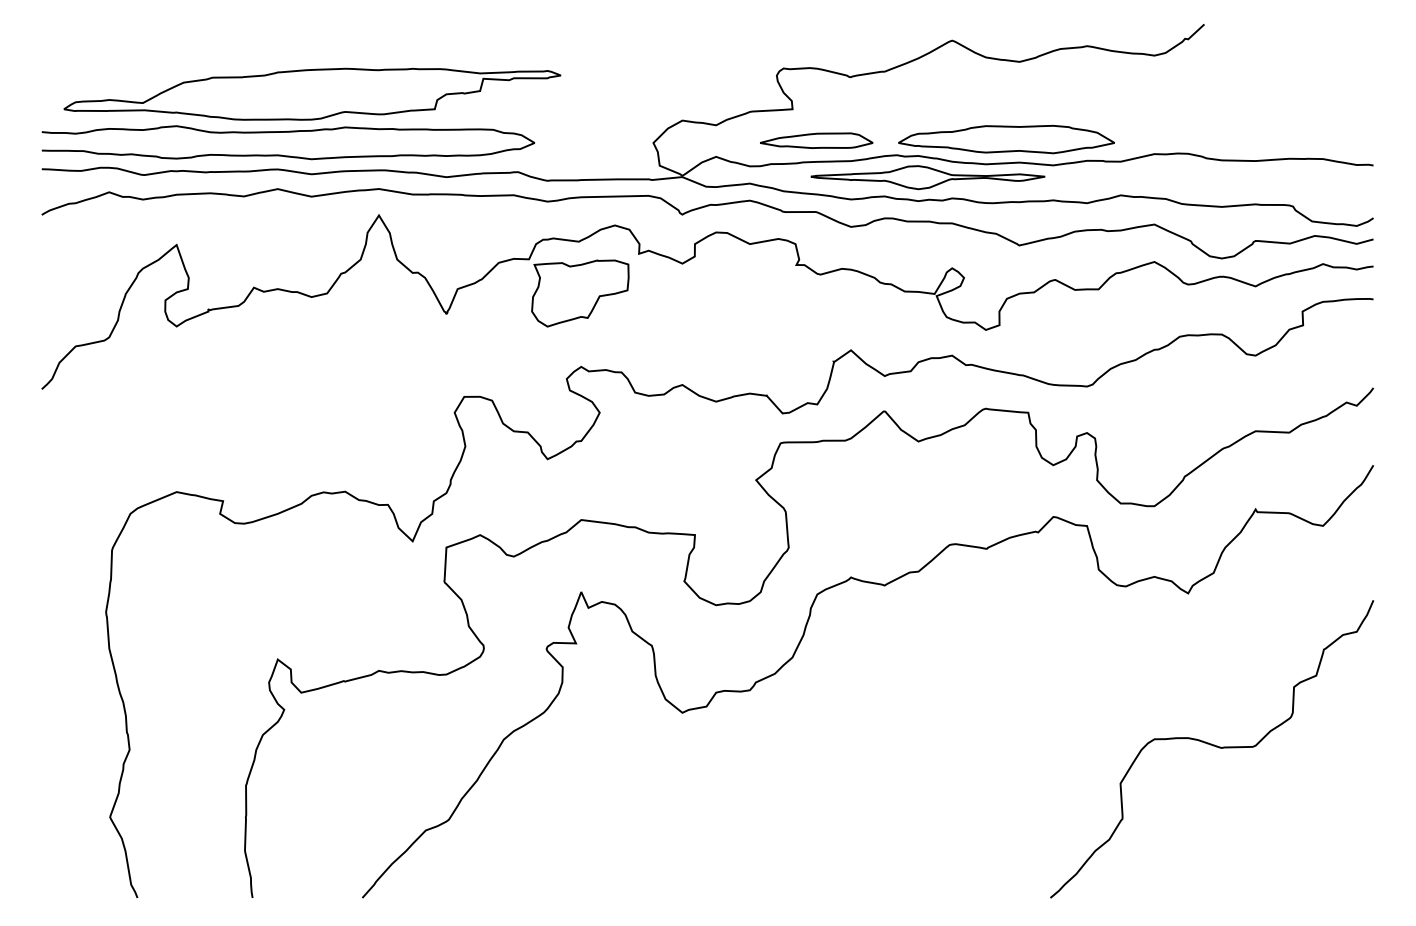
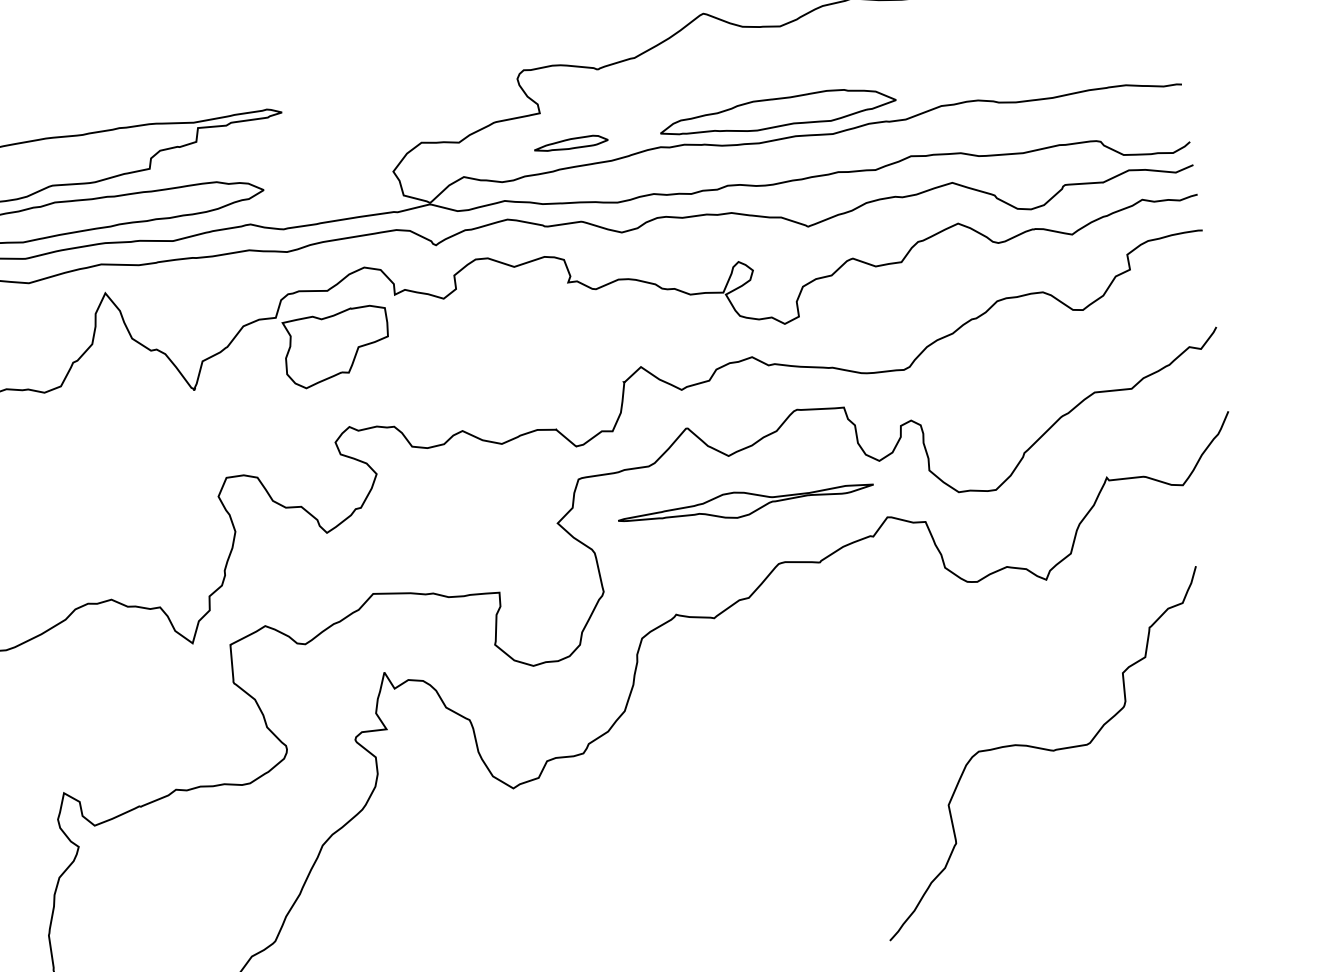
part: (816, 140) -> (570, 143), size x0.6
part: (927, 177) -> (745, 503), moved
curve: (1213, 746) -> (1044, 750), moved

